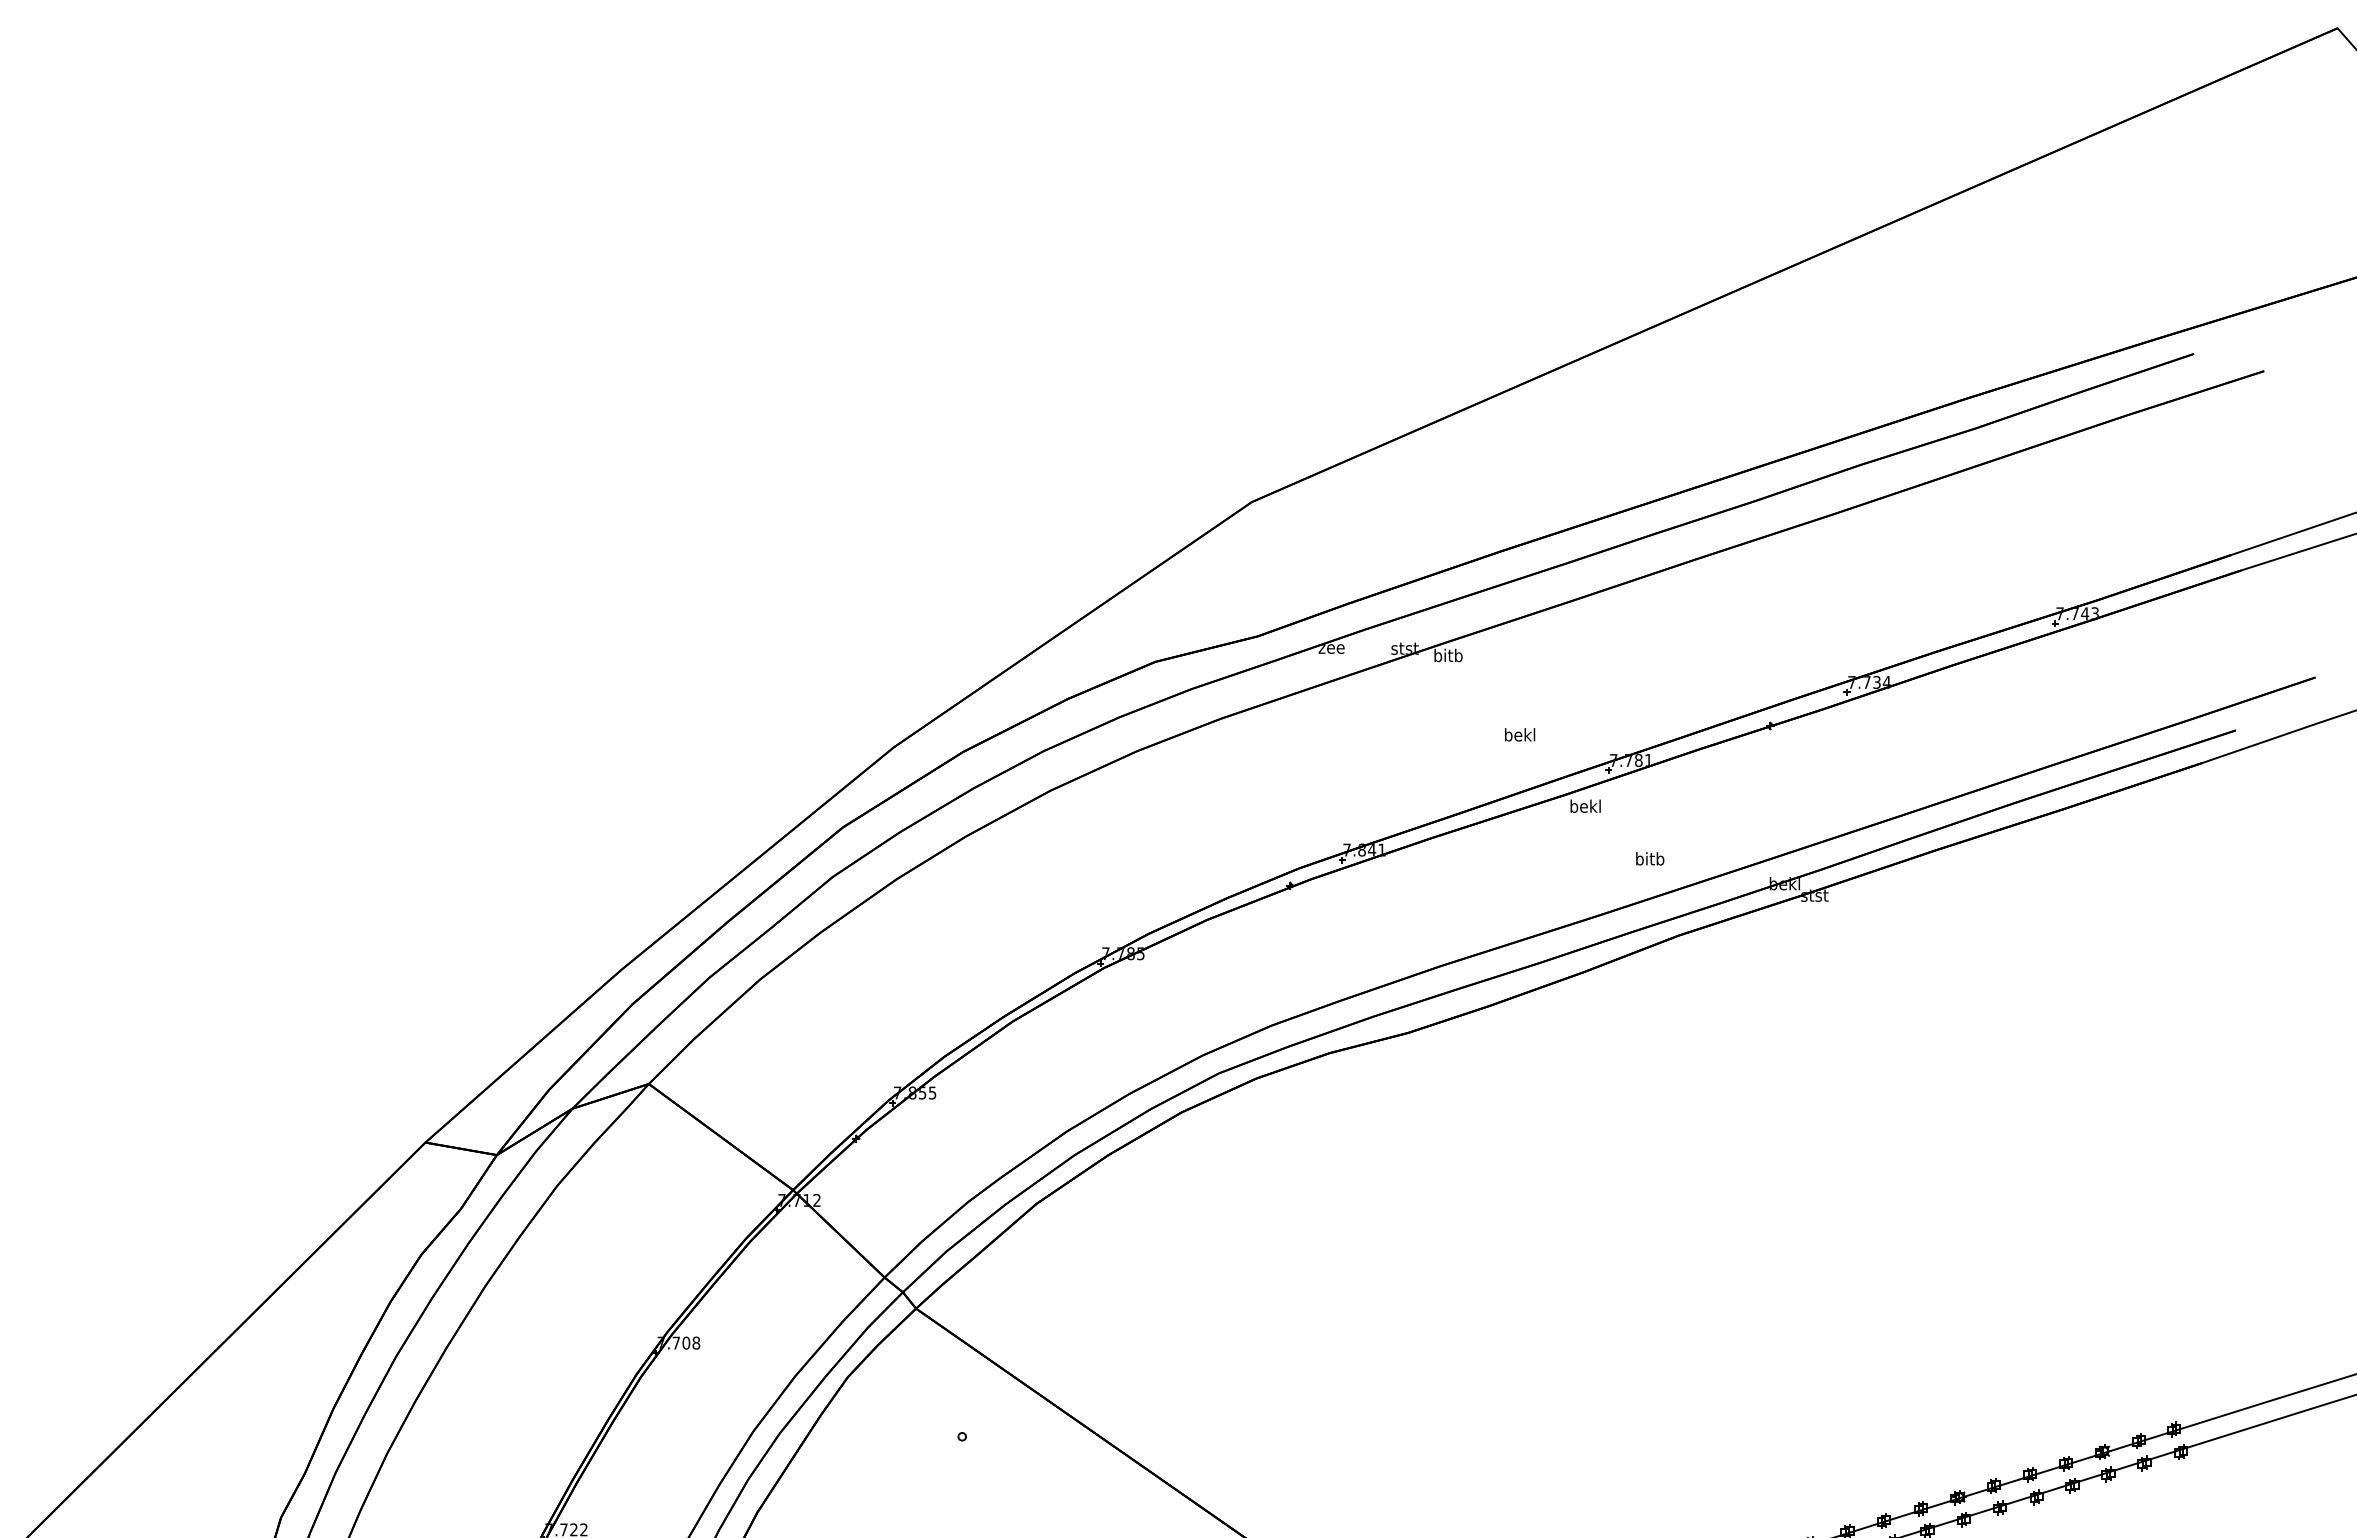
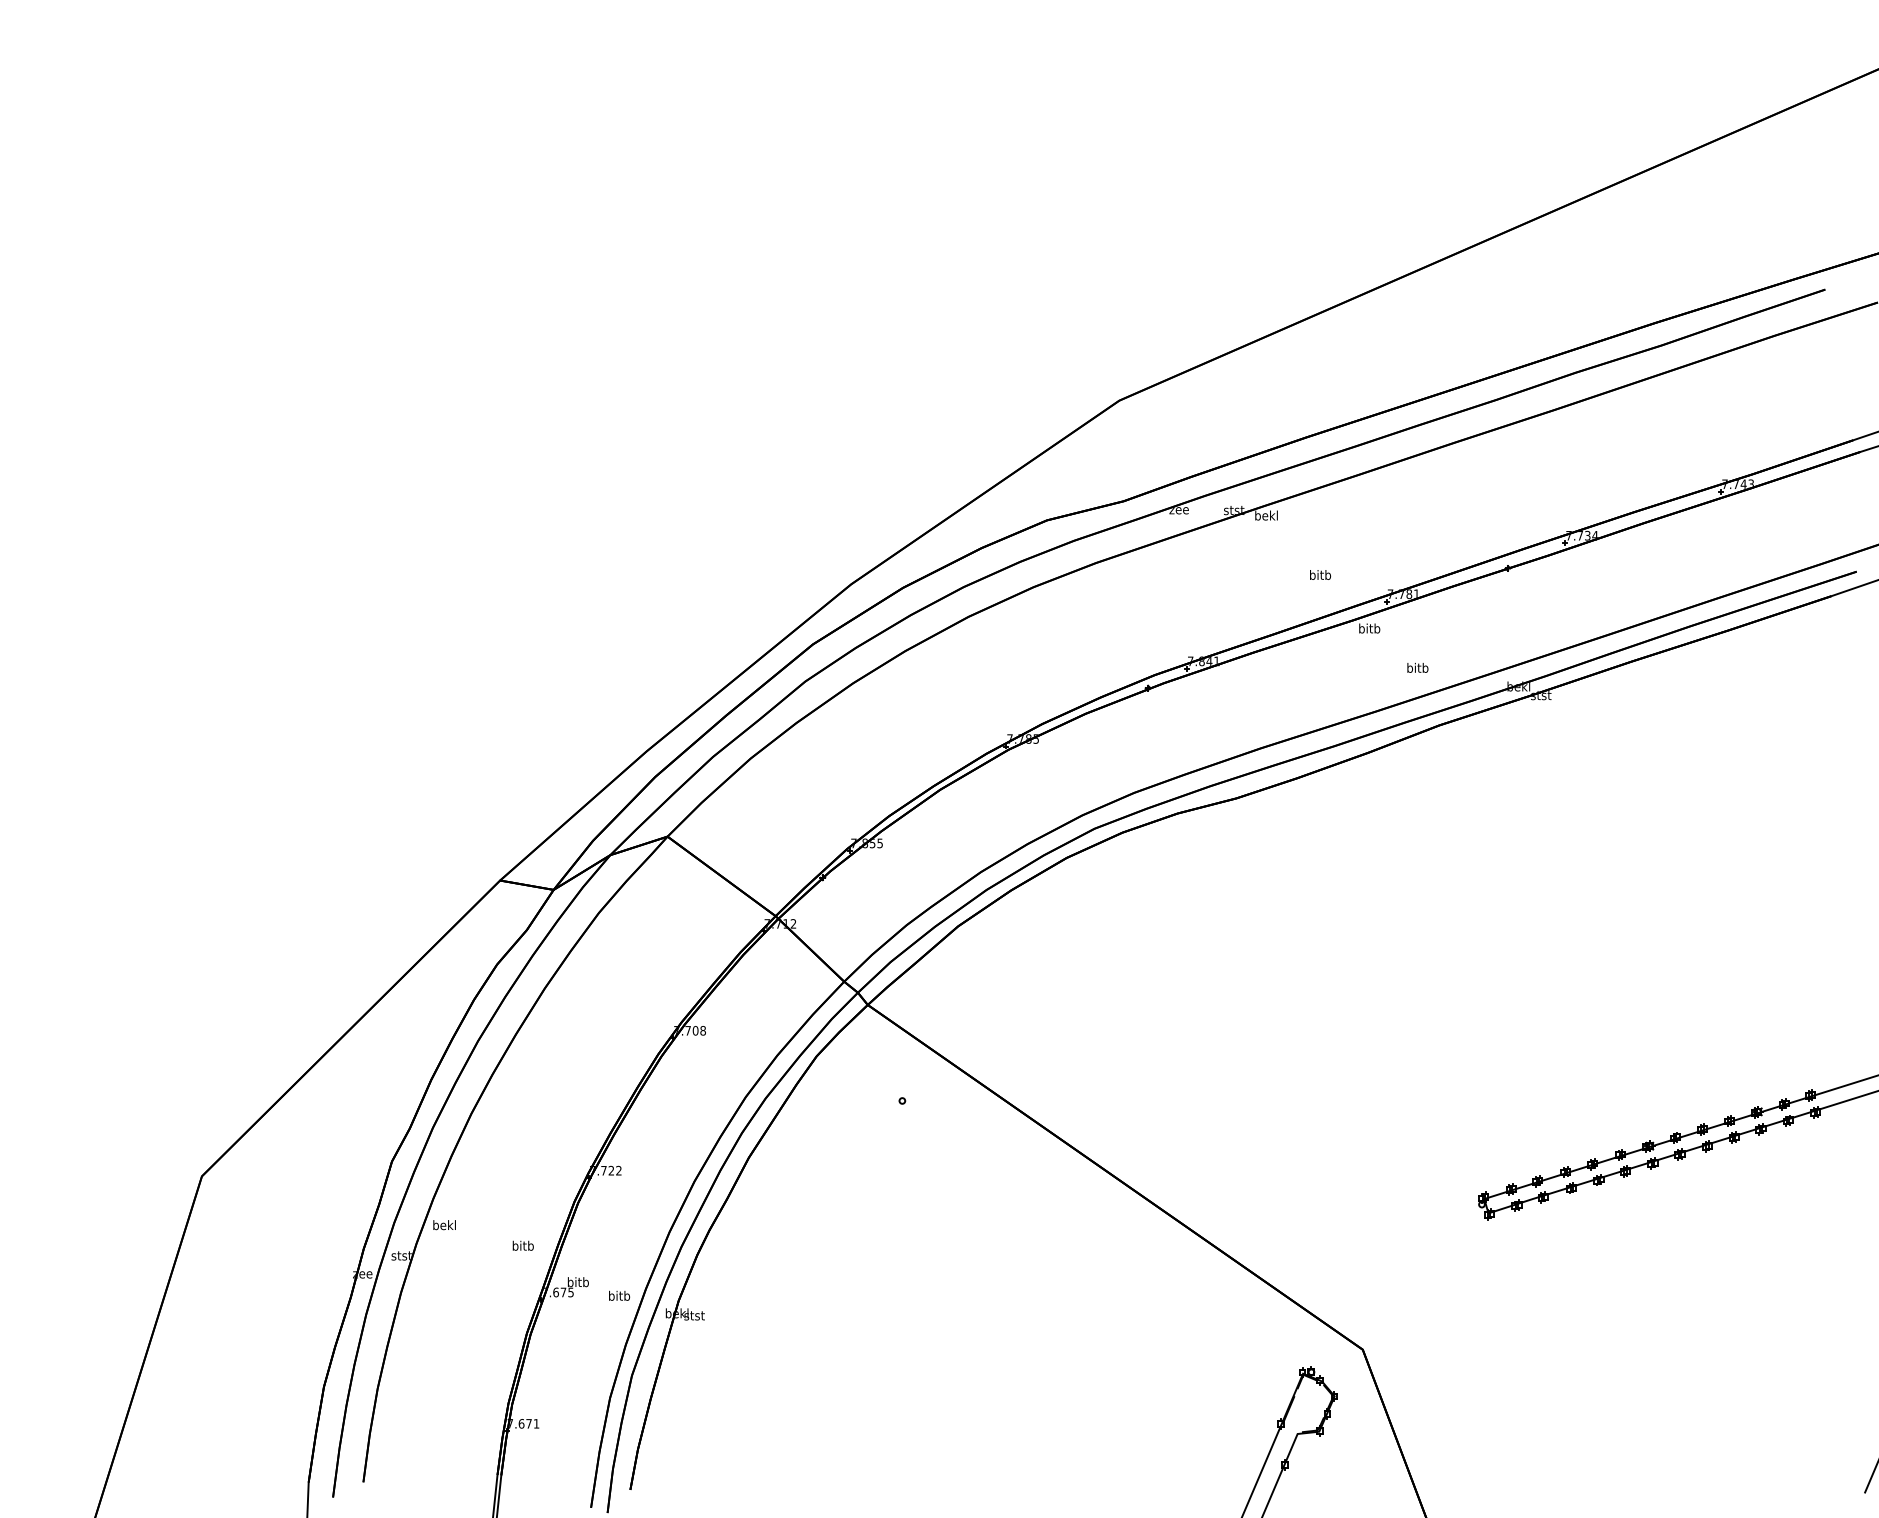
text: (1448, 655) -> (1266, 515), bitb -> bekl
text: (1520, 735) -> (1320, 575), bekl -> bitb
text: (1585, 806) -> (1369, 628), bekl -> bitb

